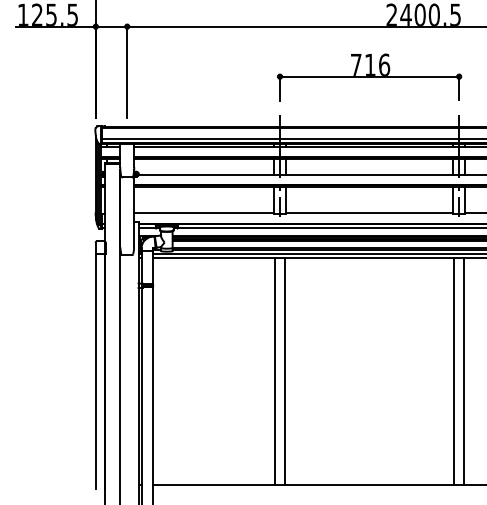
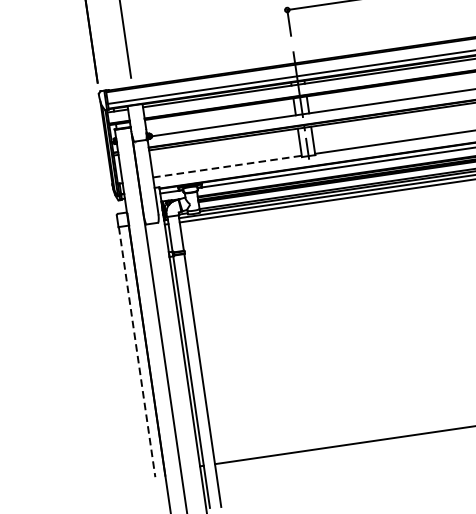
line: (203, 212) -> (226, 166), solid -> dashed
line: (275, 370) -> (328, 323), removed
line: (285, 370) -> (338, 322), removed
line: (95, 371) -> (136, 352), solid -> dashed

